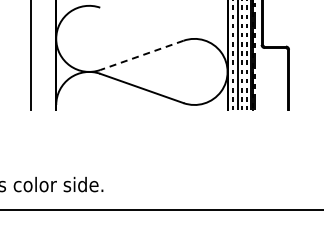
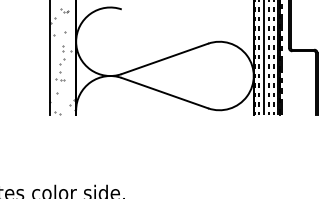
line: (141, 55) -> (164, 58), dashed -> solid
hatch: (43, 57) -> (62, 61), added

